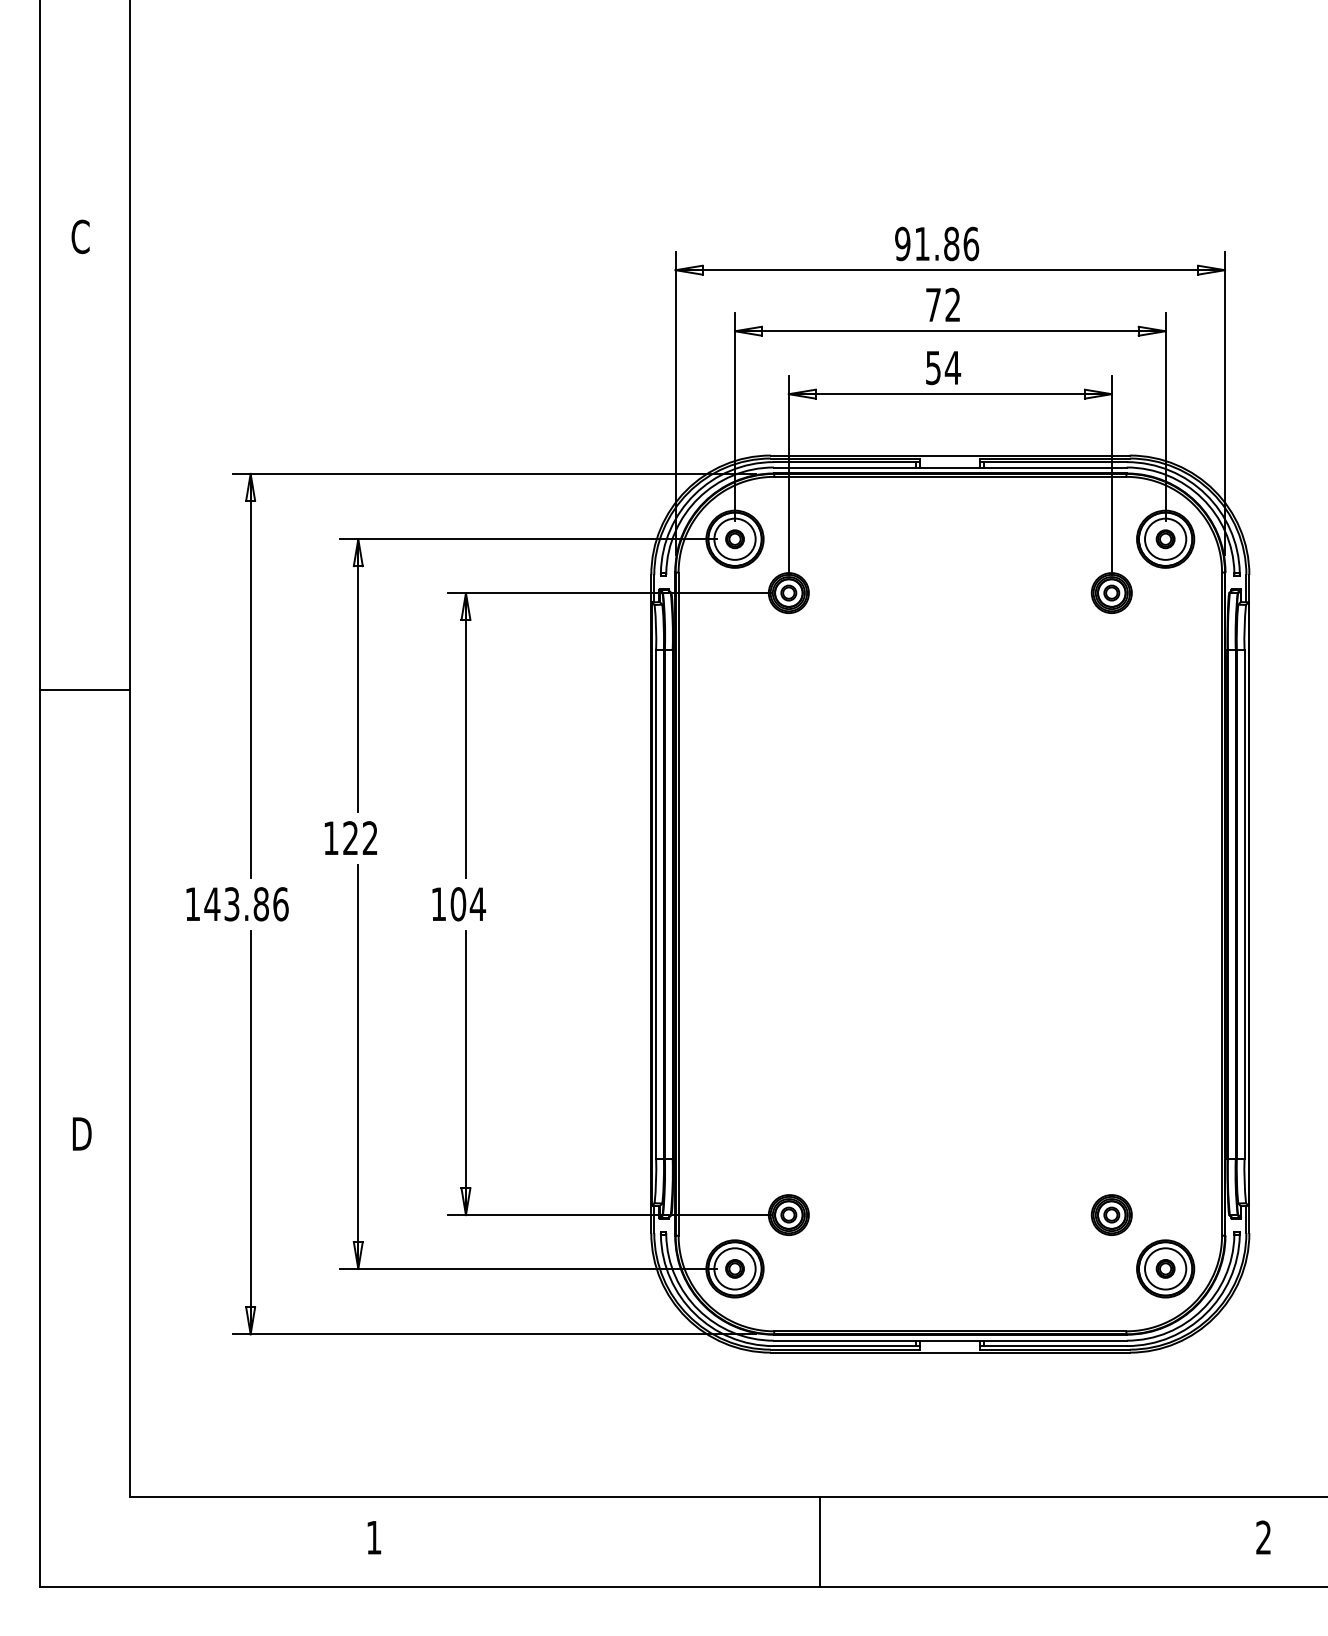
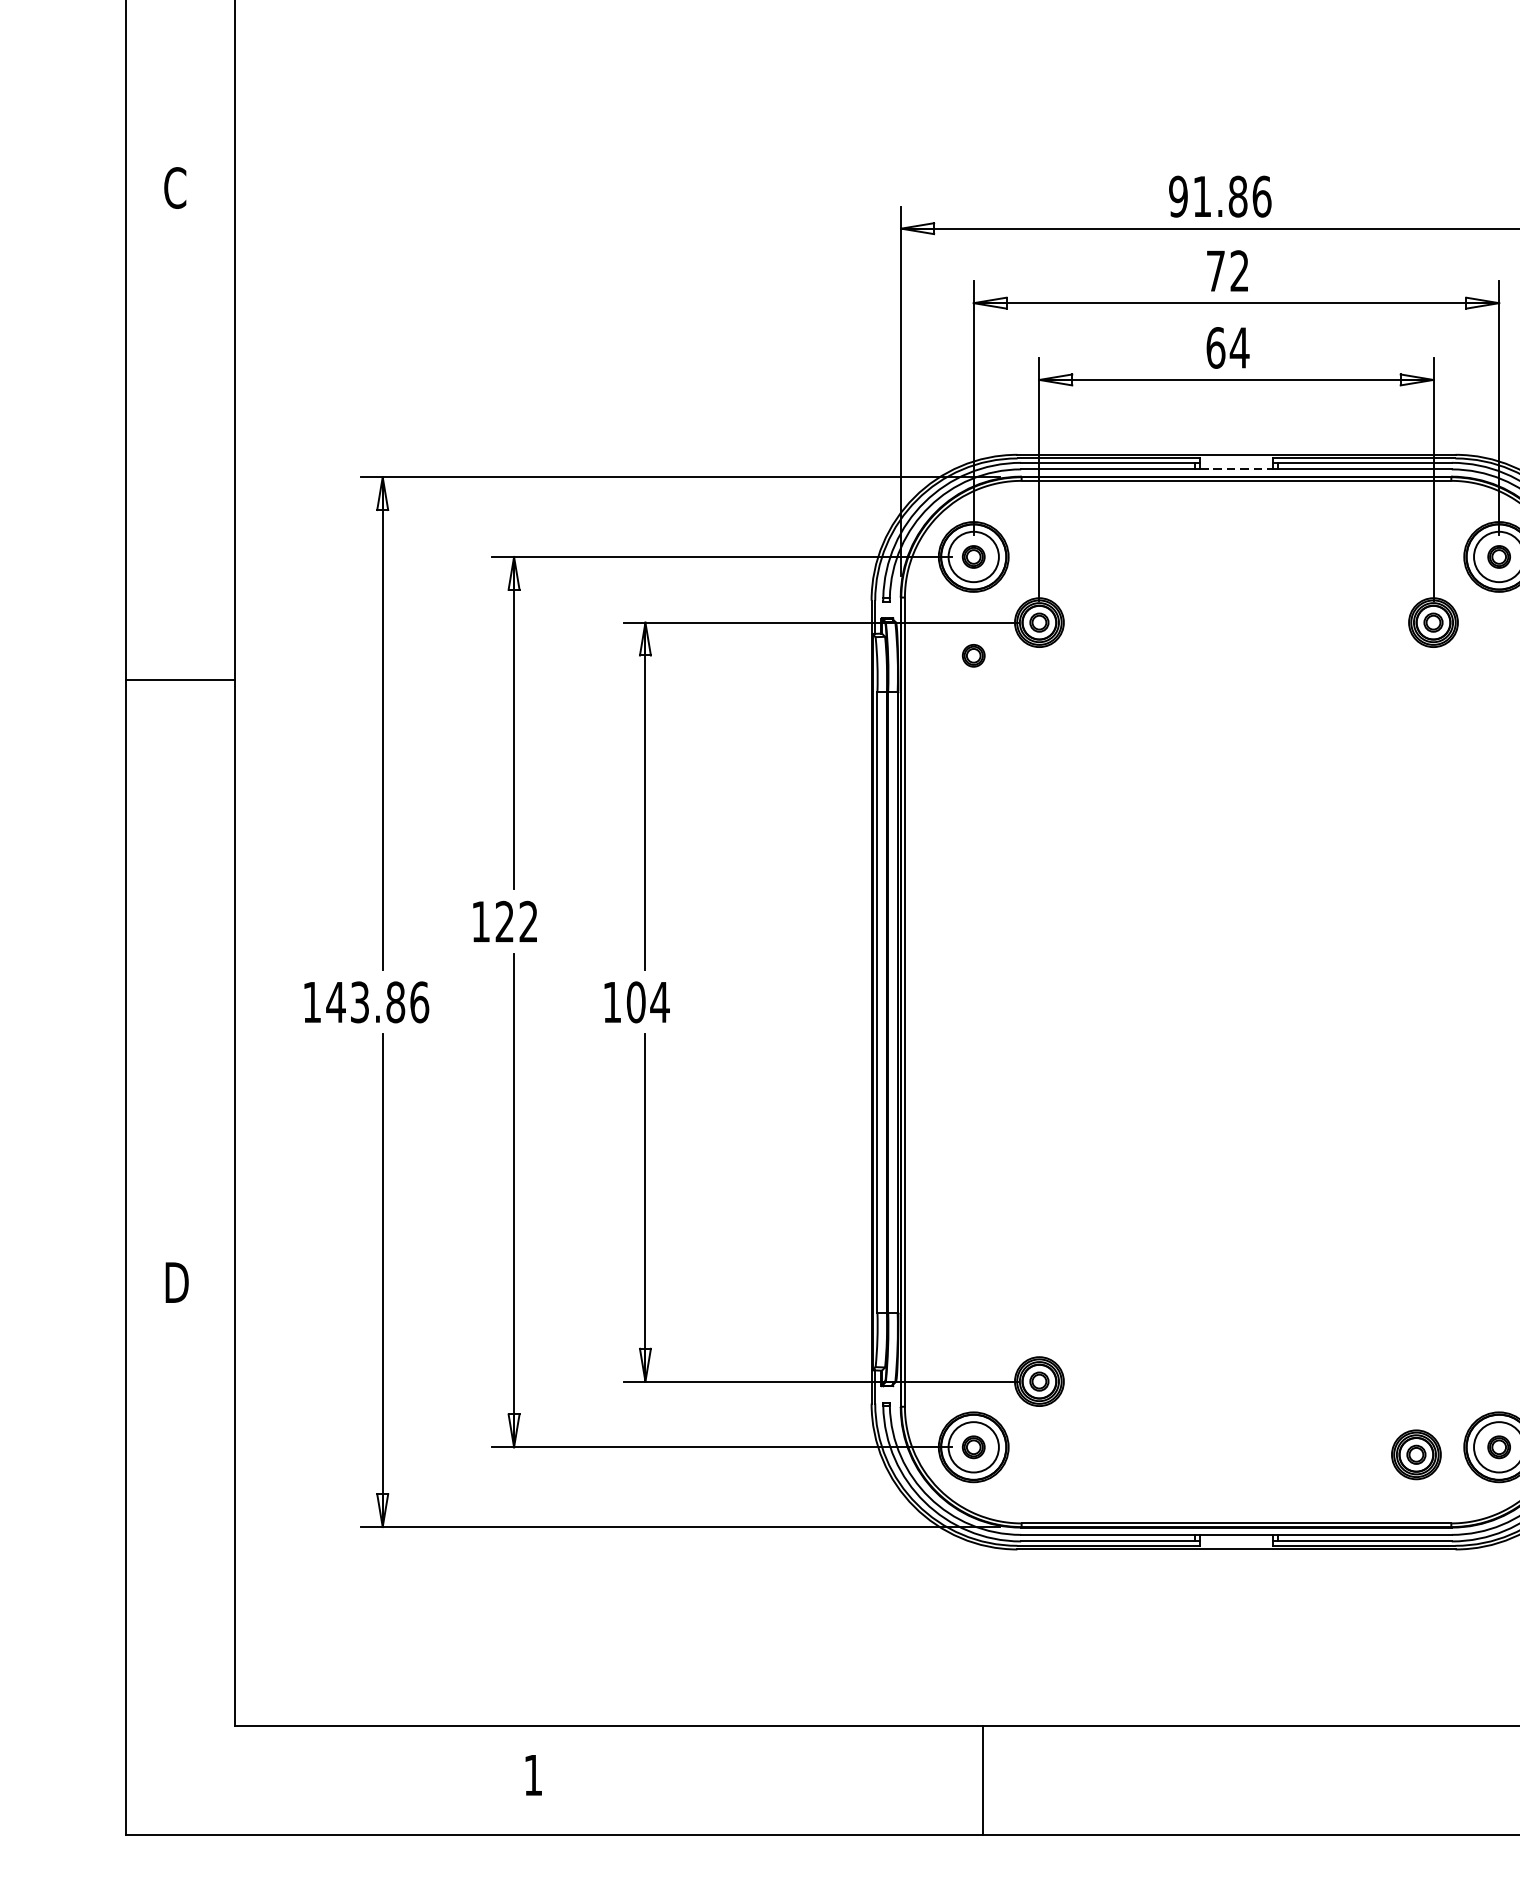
text: (933, 367) -> (1215, 347), 54 -> 64
line: (950, 467) -> (1236, 469), solid -> dashed
part: (734, 620) -> (973, 656), added
line: (84, 689) -> (179, 679), moved
part: (1111, 1214) -> (1416, 1454), moved
line: (820, 1541) -> (982, 1779), moved

